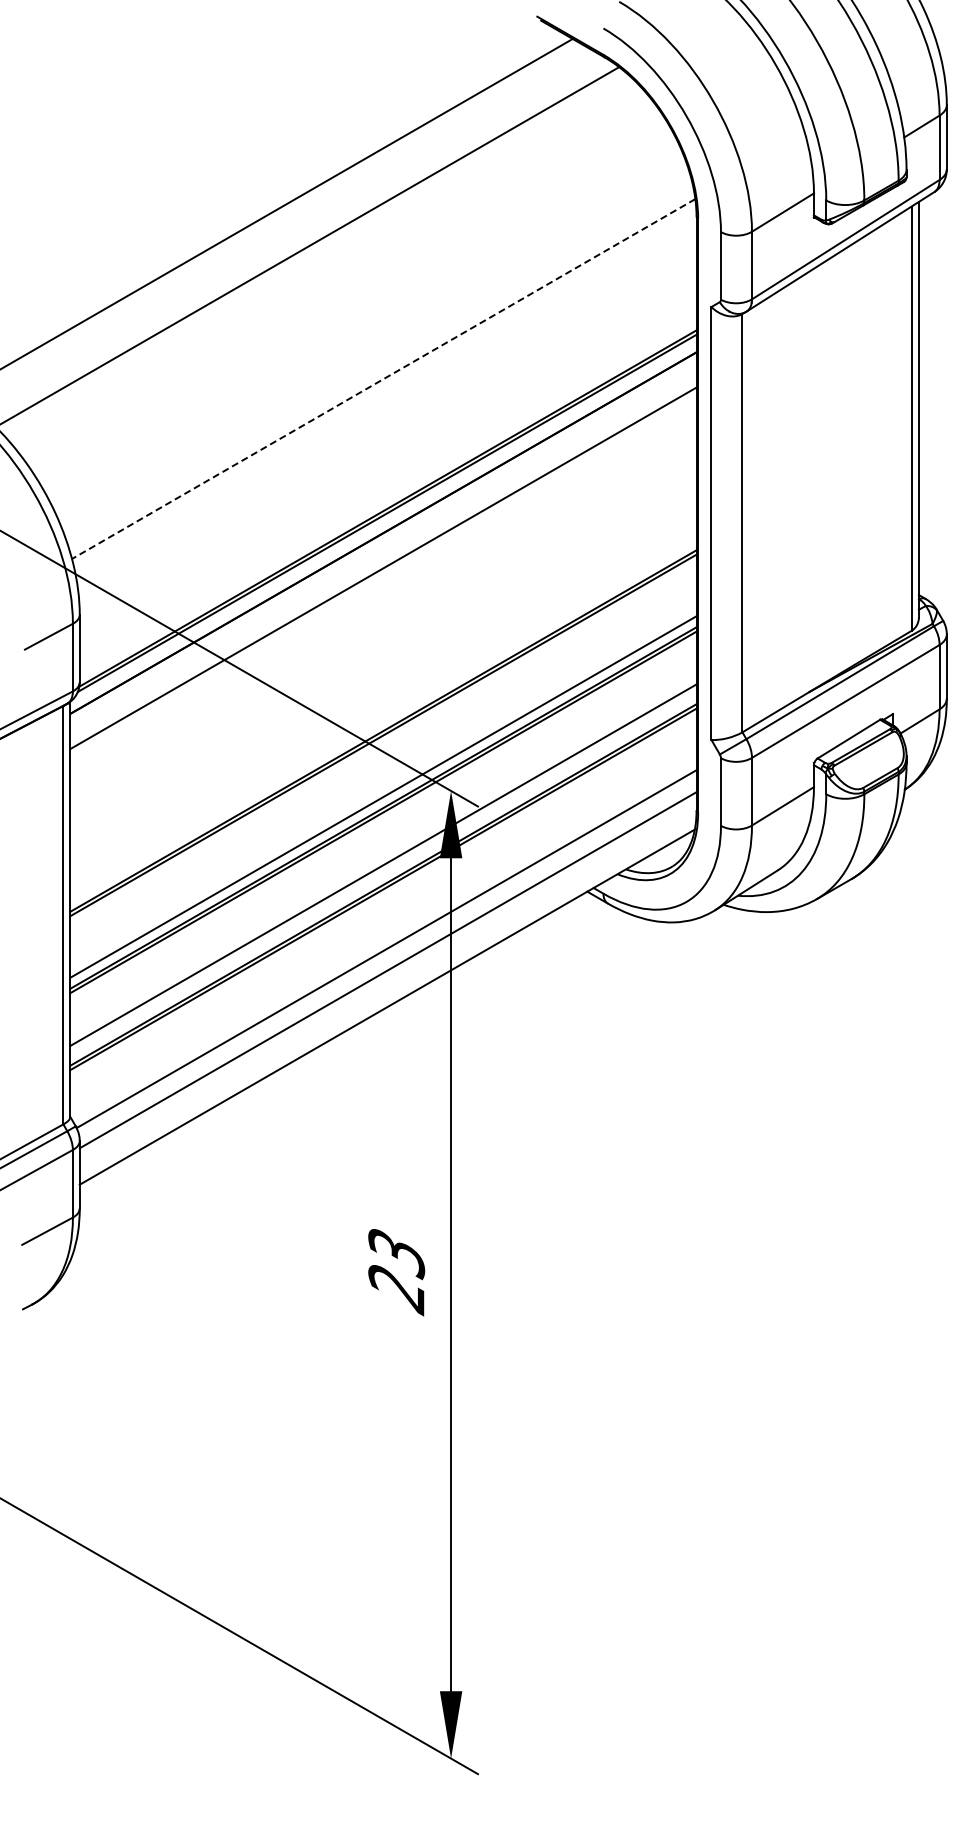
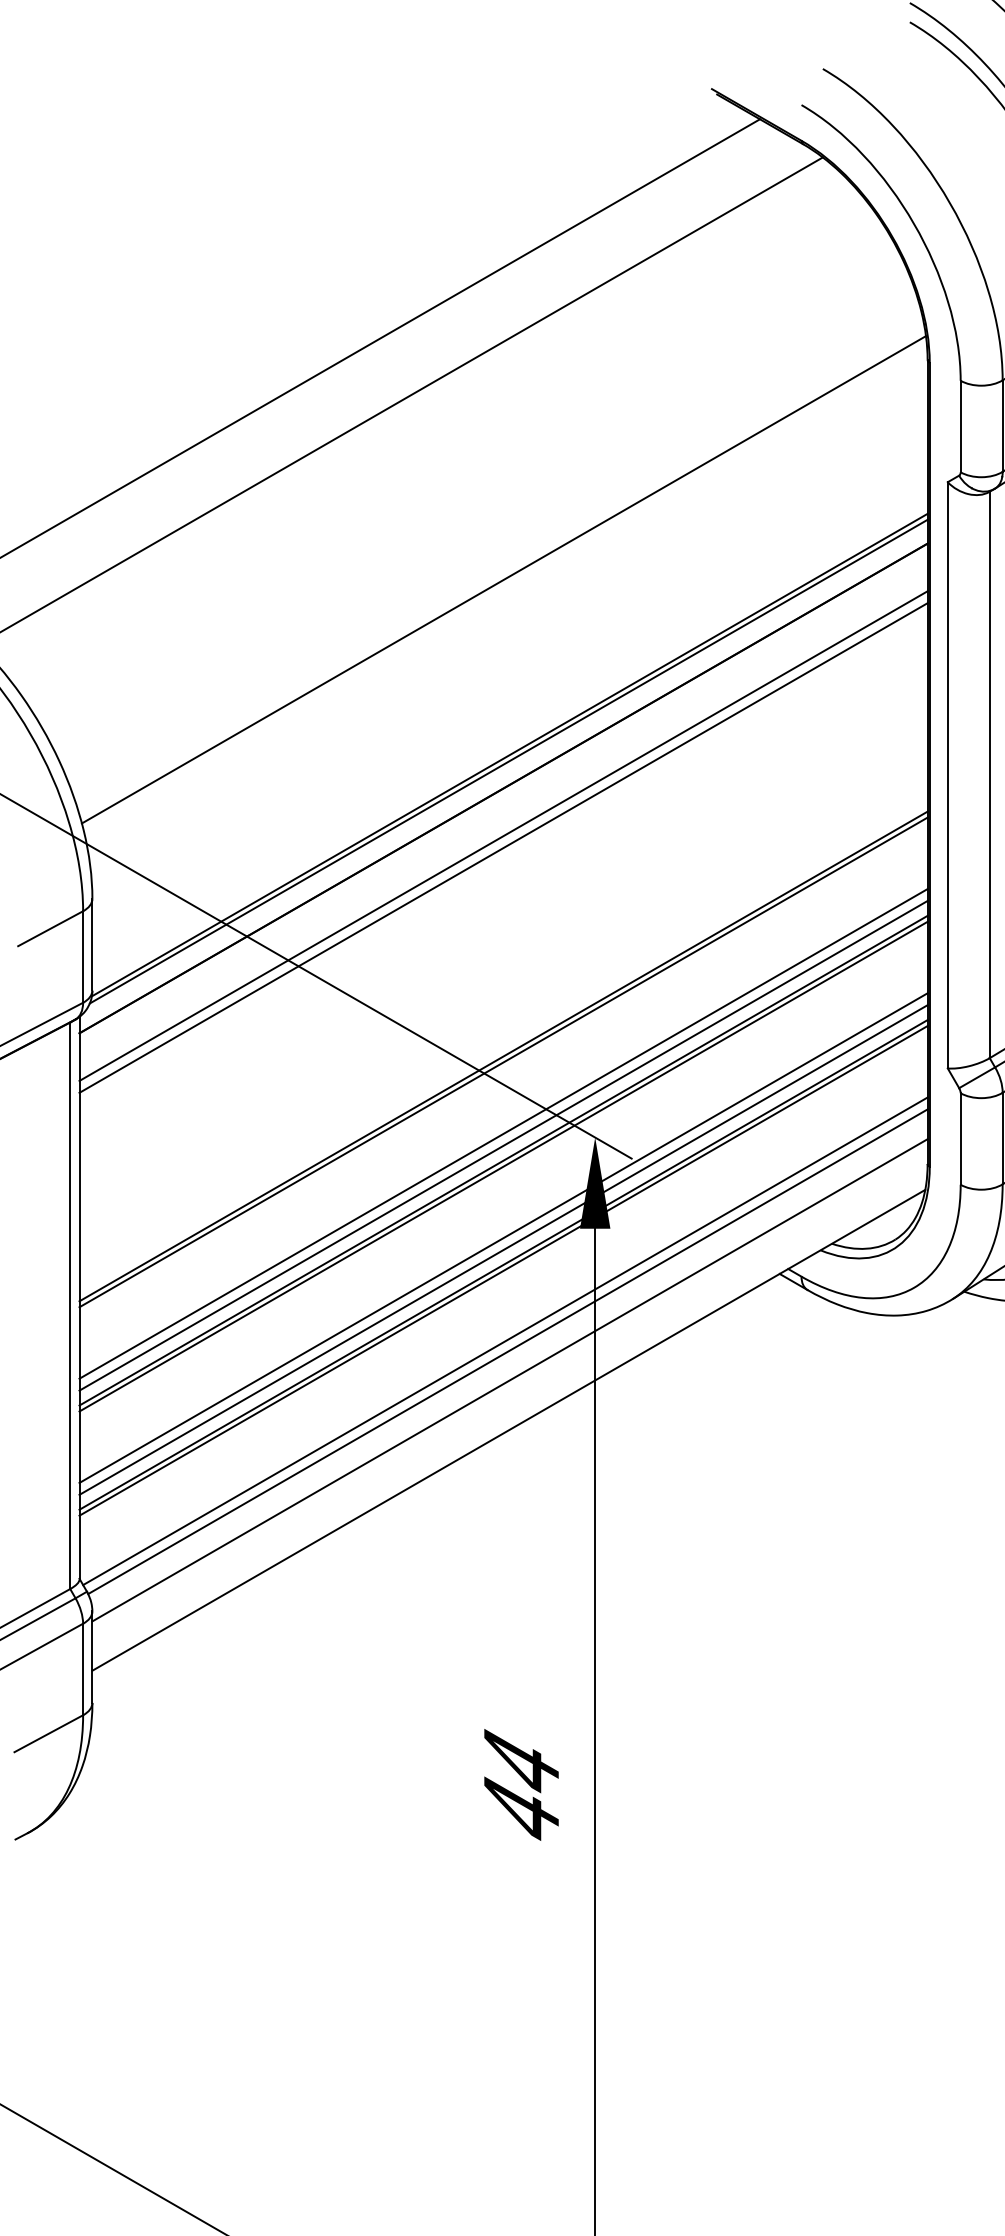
line: (383, 379) -> (503, 580), dashed -> solid
line: (383, 576) -> (503, 847), added
line: (383, 788) -> (503, 1134), added
line: (383, 873) -> (503, 1249), added
line: (384, 941) -> (505, 1341), added
text: (396, 1271) -> (521, 1788), 23 -> 44

